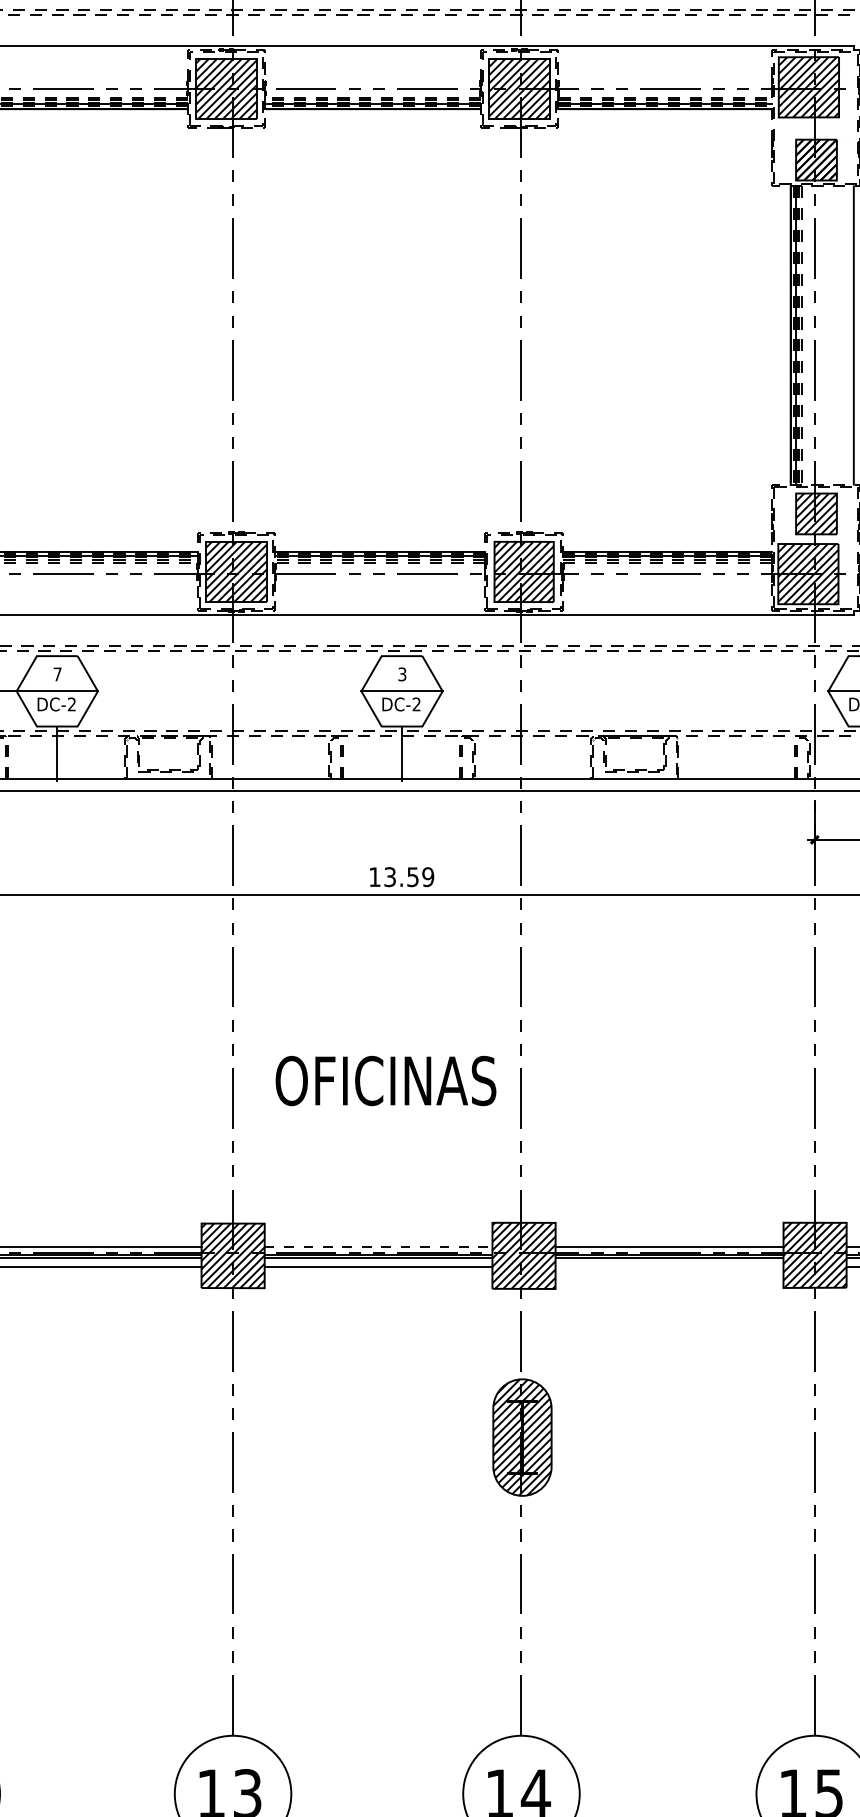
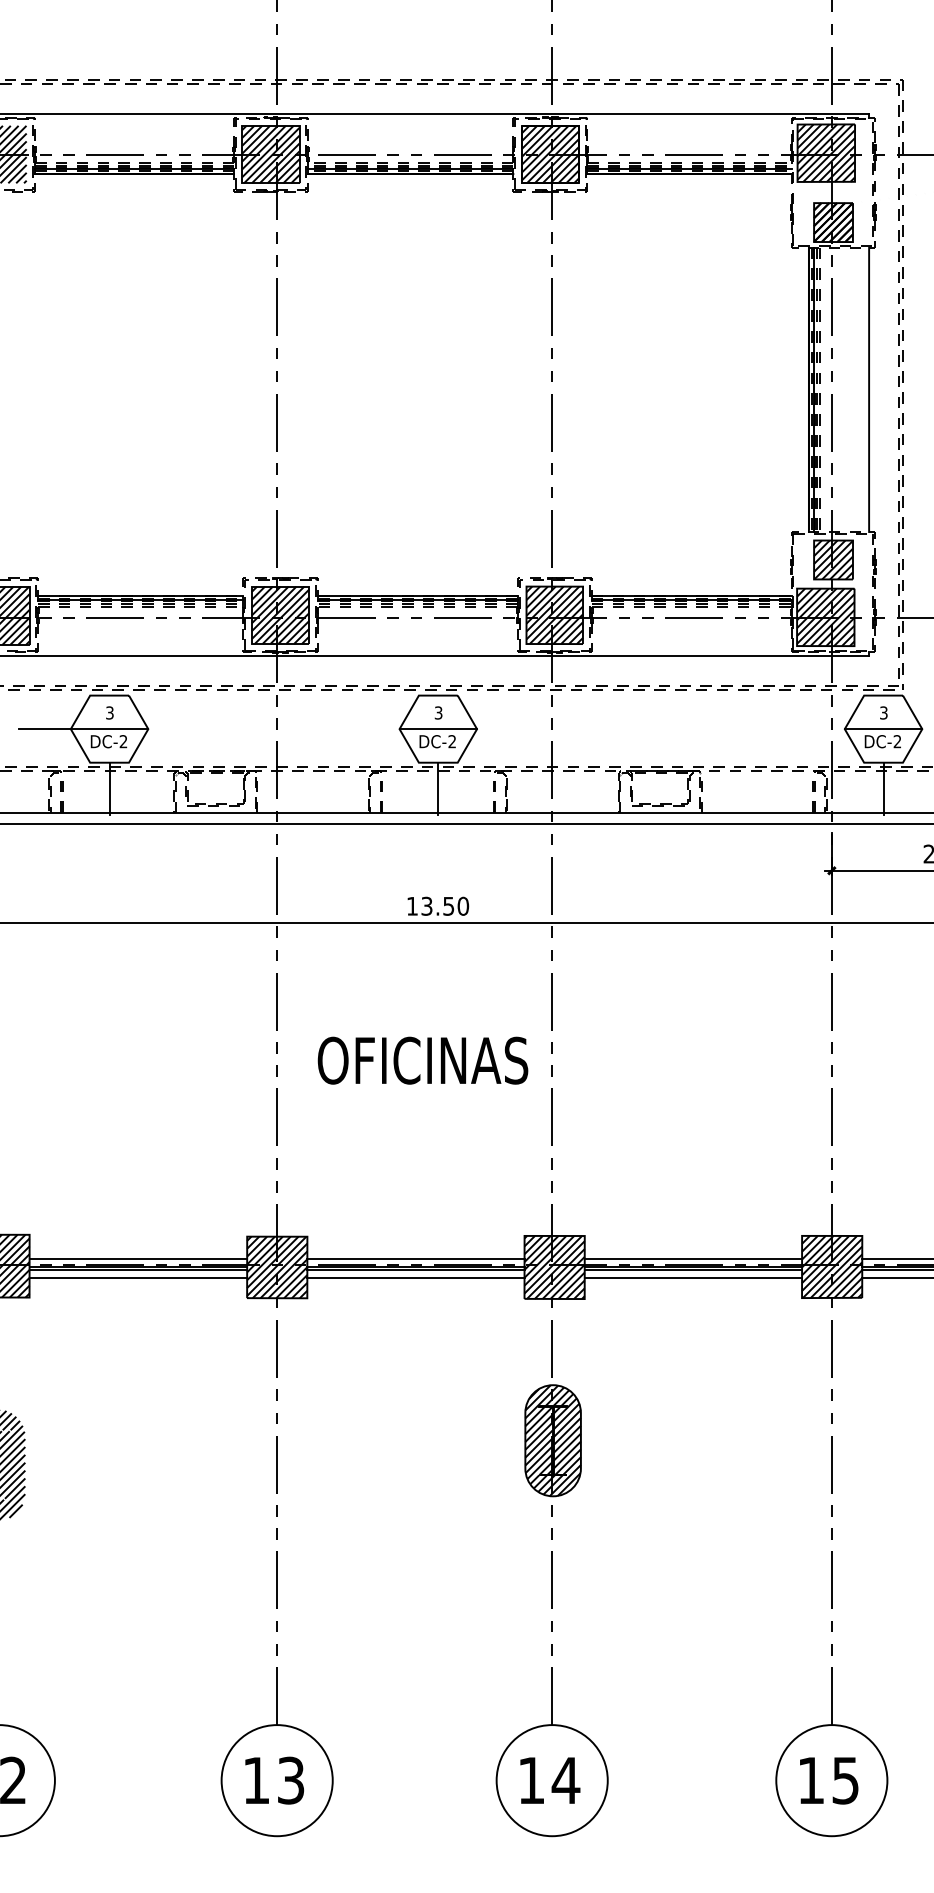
text: (57, 673) -> (109, 712), 7 -> 3
text: (427, 877) -> (462, 906), 13.59 -> 13.50
text: (385, 1080) -> (422, 1060), moved
line: (378, 1247) -> (415, 1259), dashed -> solid
line: (668, 1266) -> (692, 1277), added

